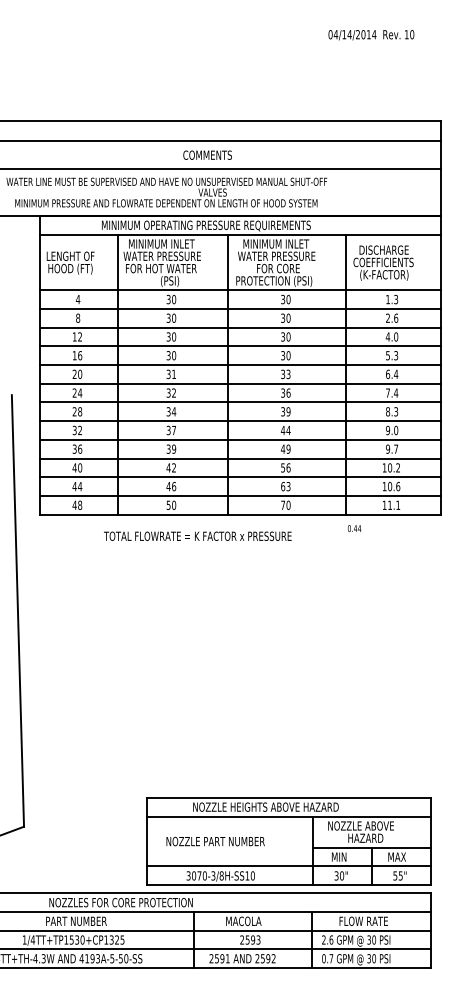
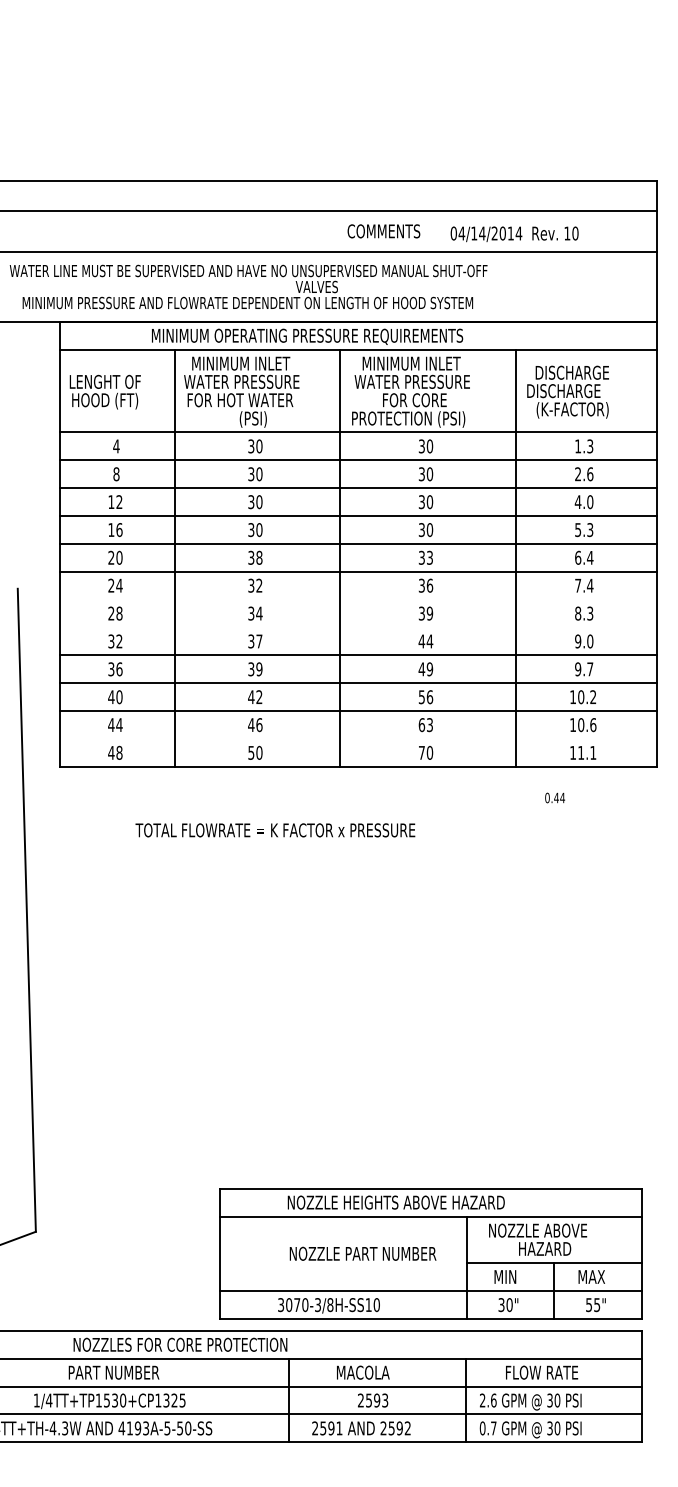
text: (371, 35) -> (514, 234), moved
text: (207, 154) -> (383, 230), moved
text: (383, 262) -> (571, 391), COEFFICIENTS -> DISCHARGE
text: (174, 374) -> (260, 558), 31 -> 38
line: (240, 402) -> (358, 599), removed
line: (240, 421) -> (358, 628), removed
line: (240, 495) -> (358, 738), removed
text: (354, 528) -> (555, 797), moved
text: (197, 535) -> (274, 829), moved
text: (215, 841) -> (362, 1253), moved

